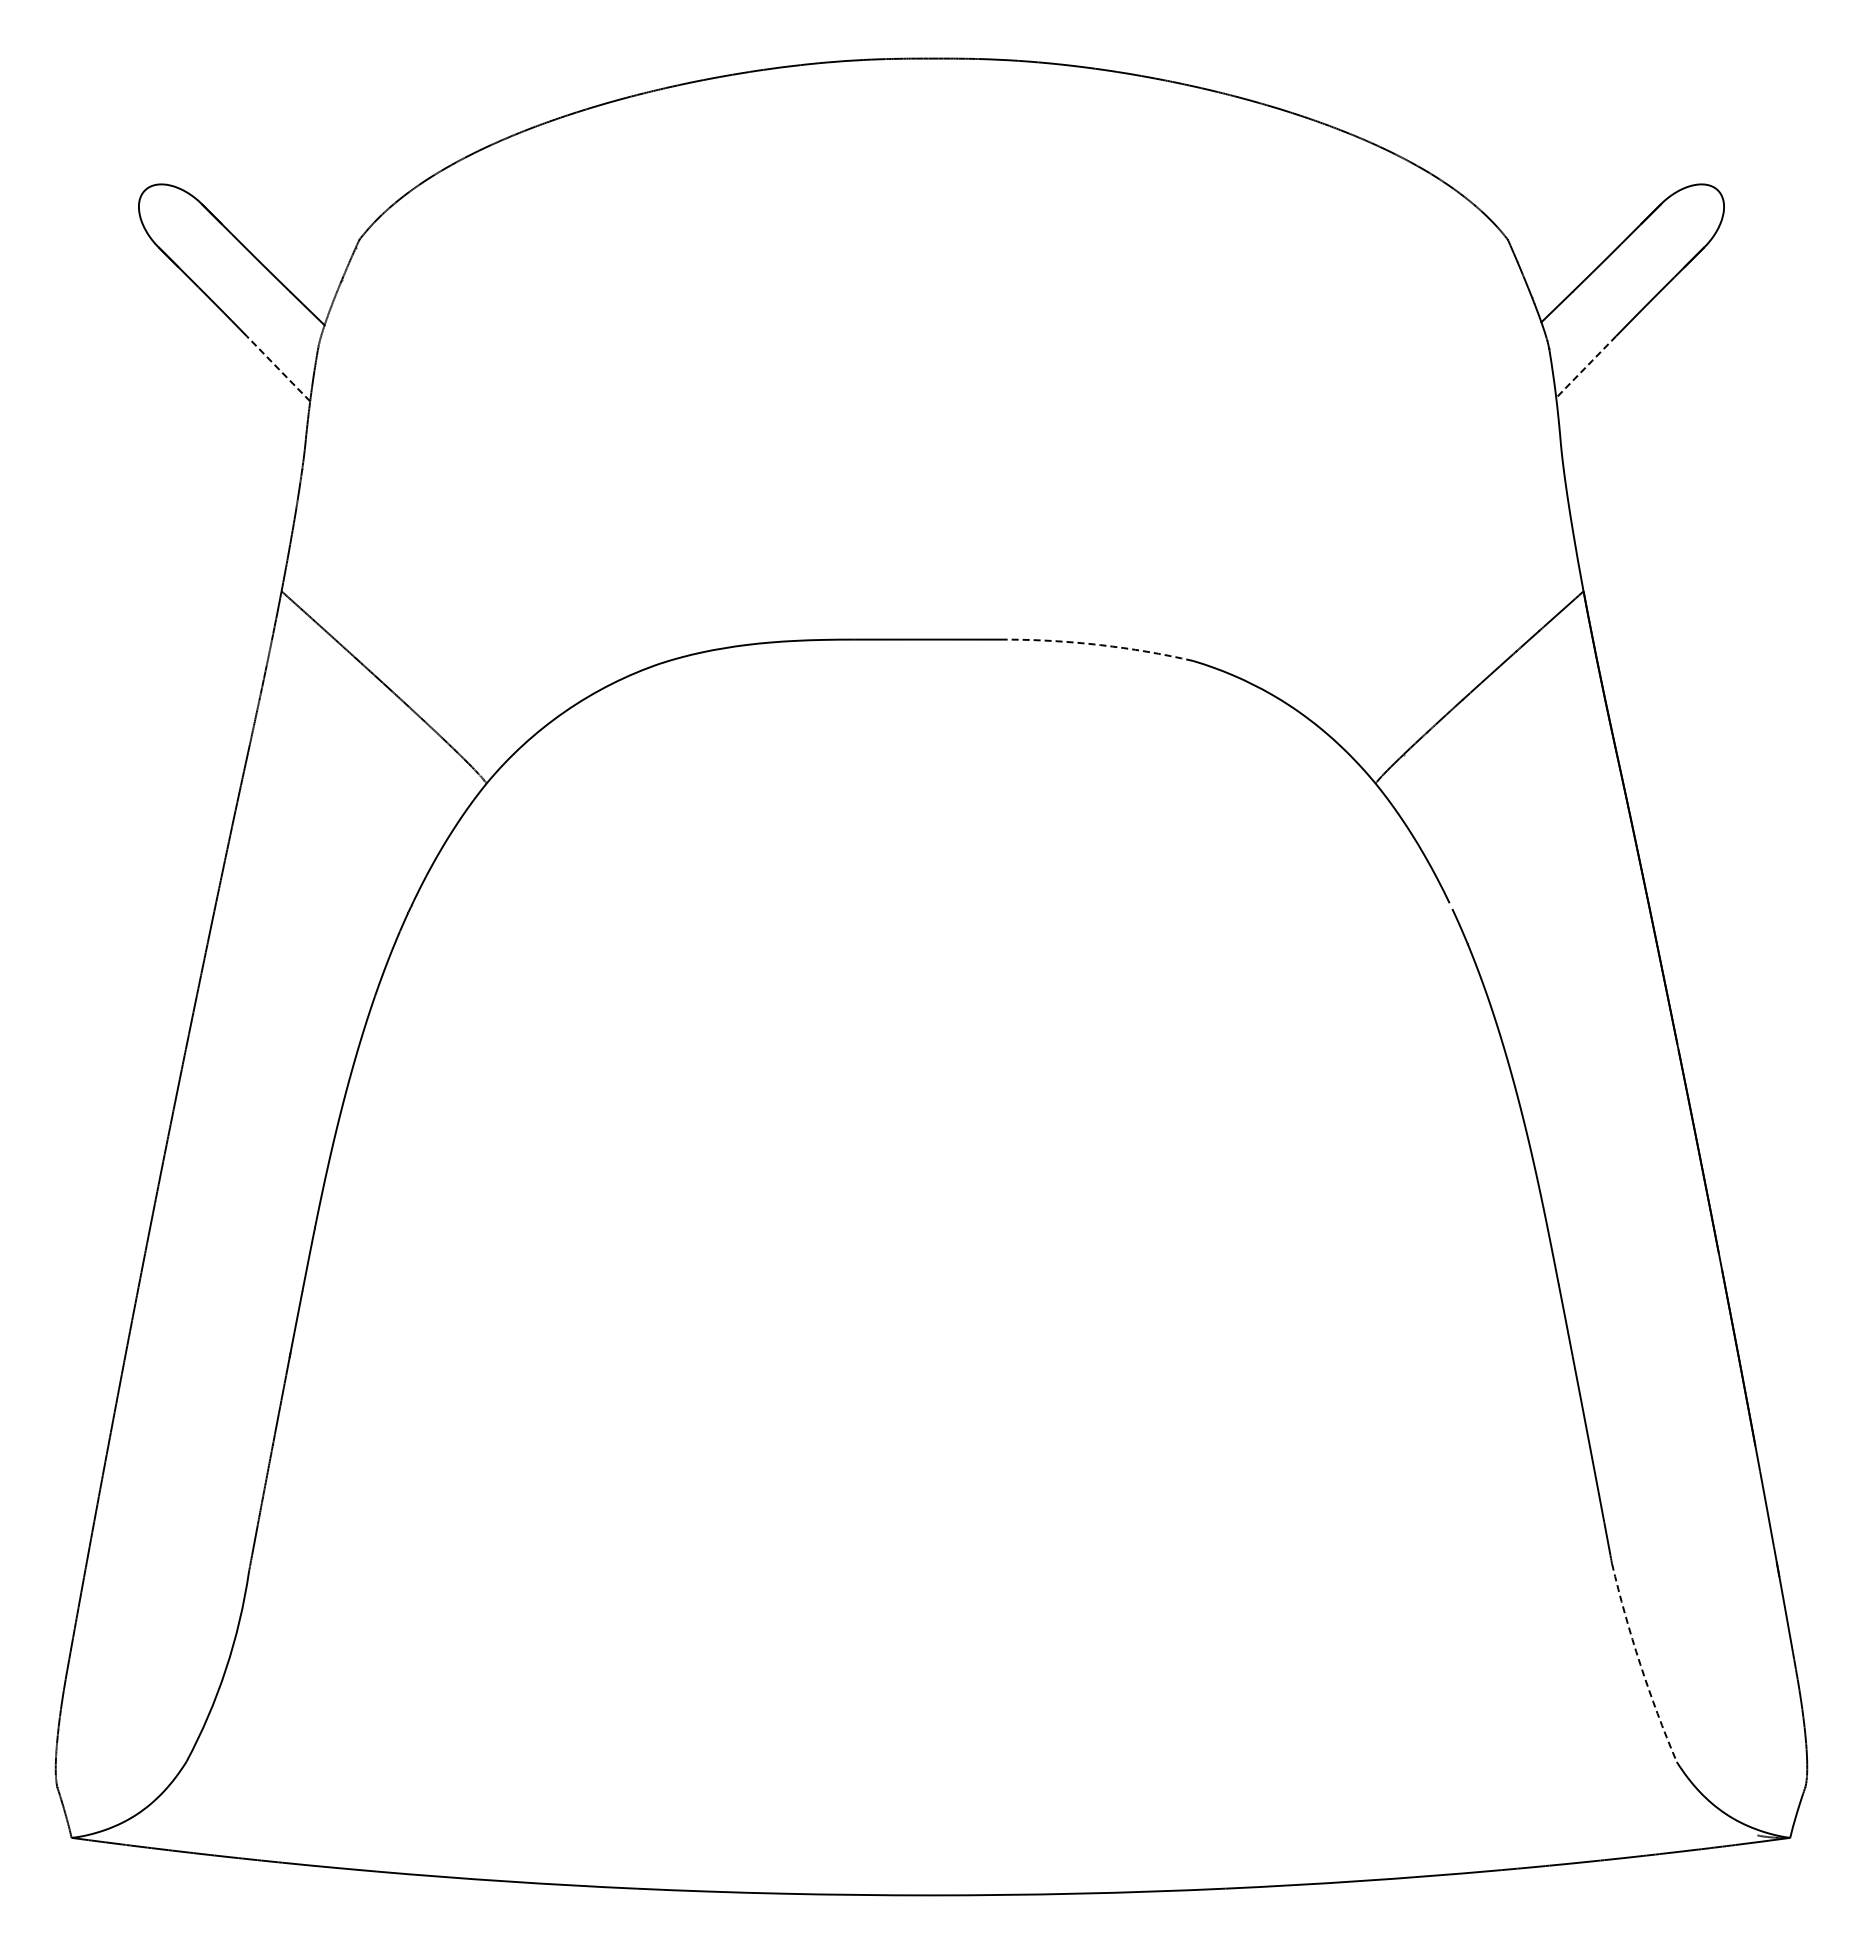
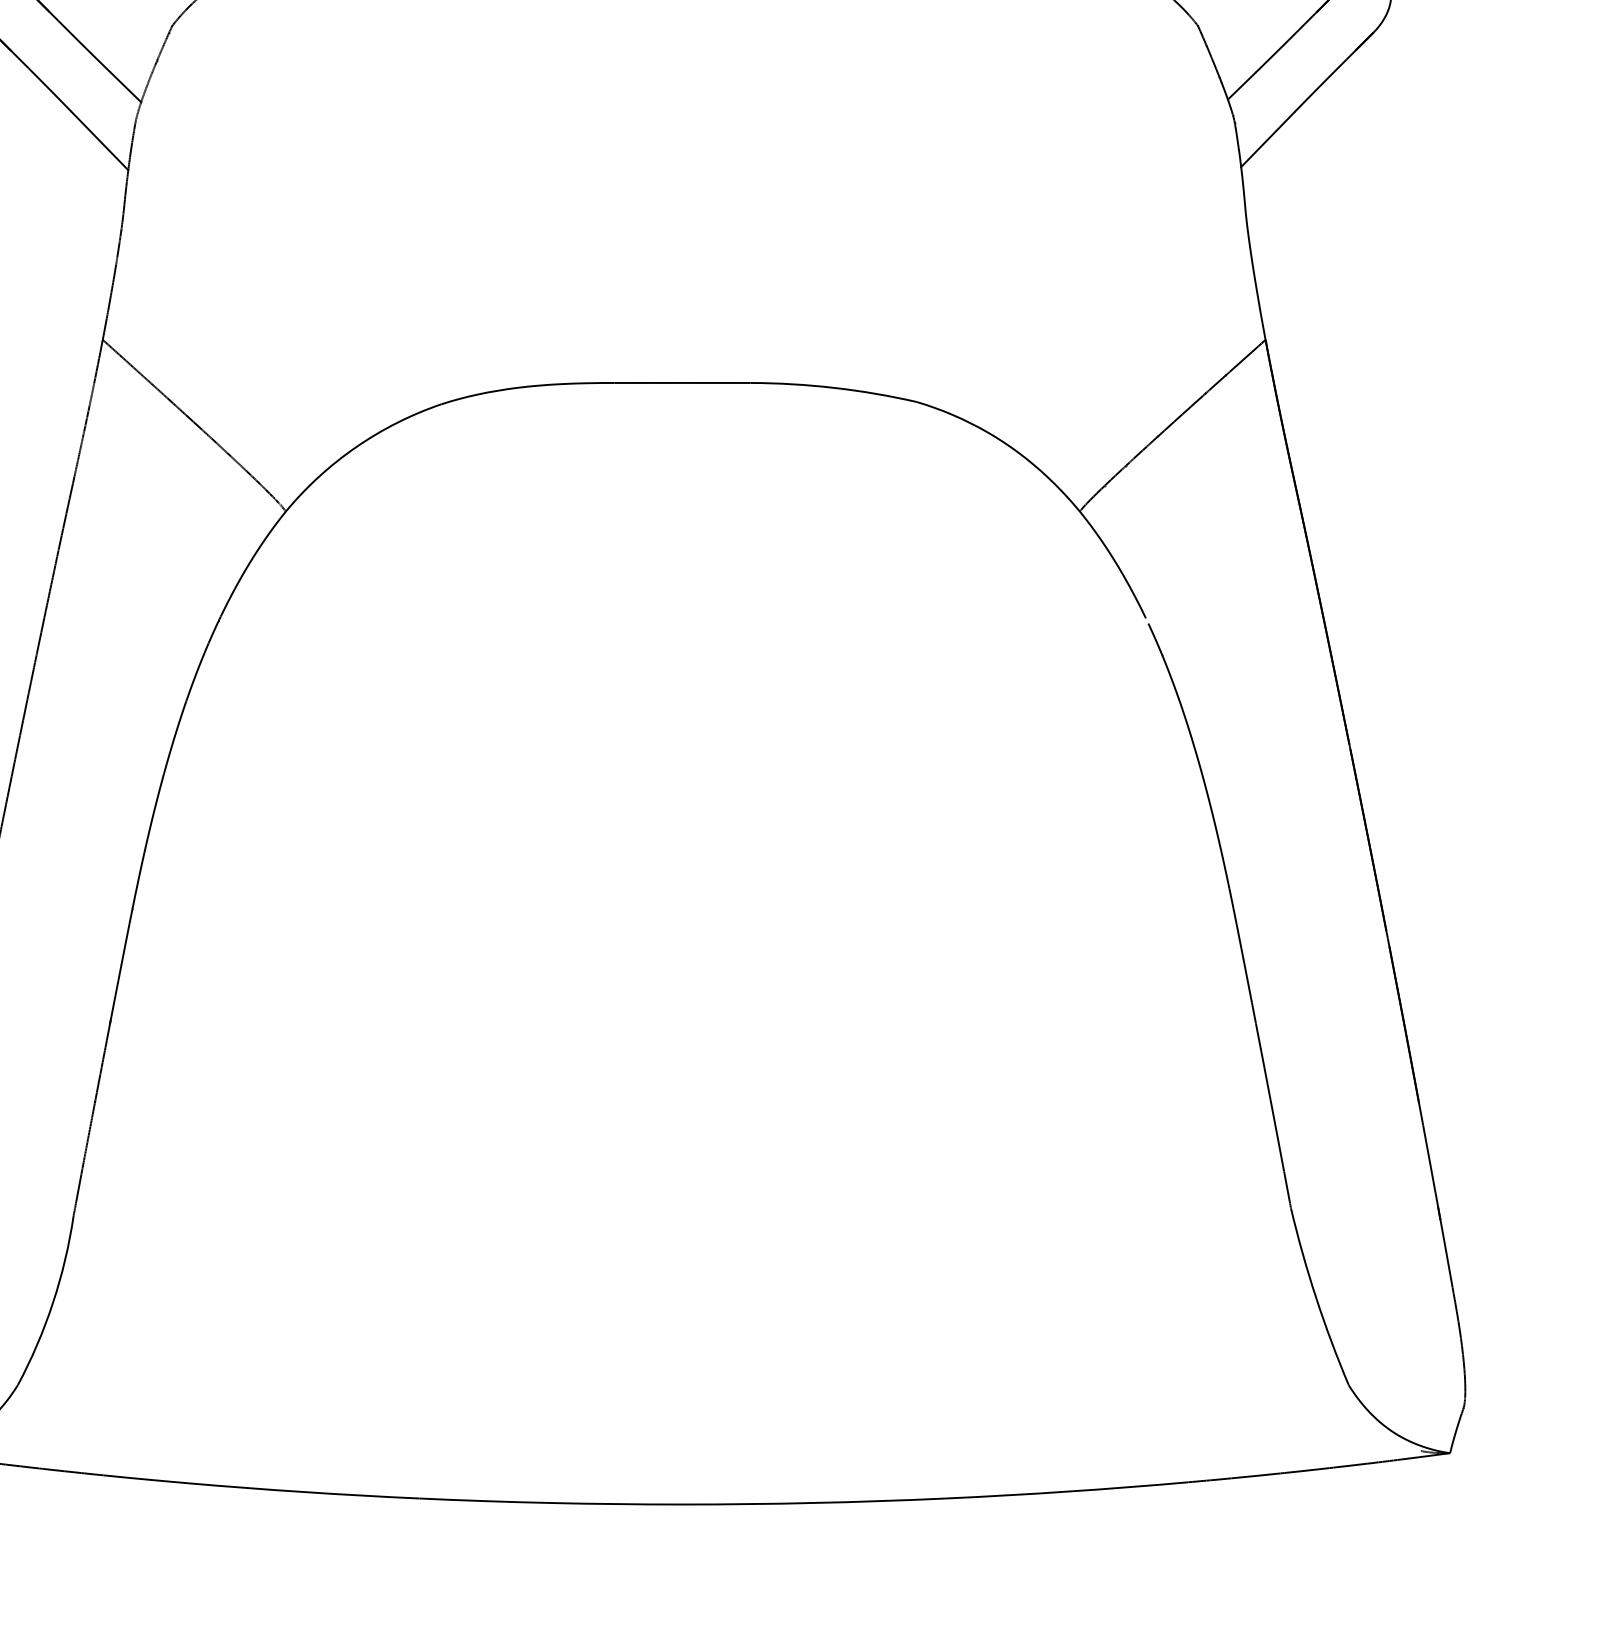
line: (1585, 367) -> (1267, 139), dashed -> solid
line: (278, 368) -> (100, 140), dashed -> solid
arc: (1100, 645) -> (834, 388), dashed -> solid
arc: (1640, 1664) -> (1316, 1298), dashed -> solid

